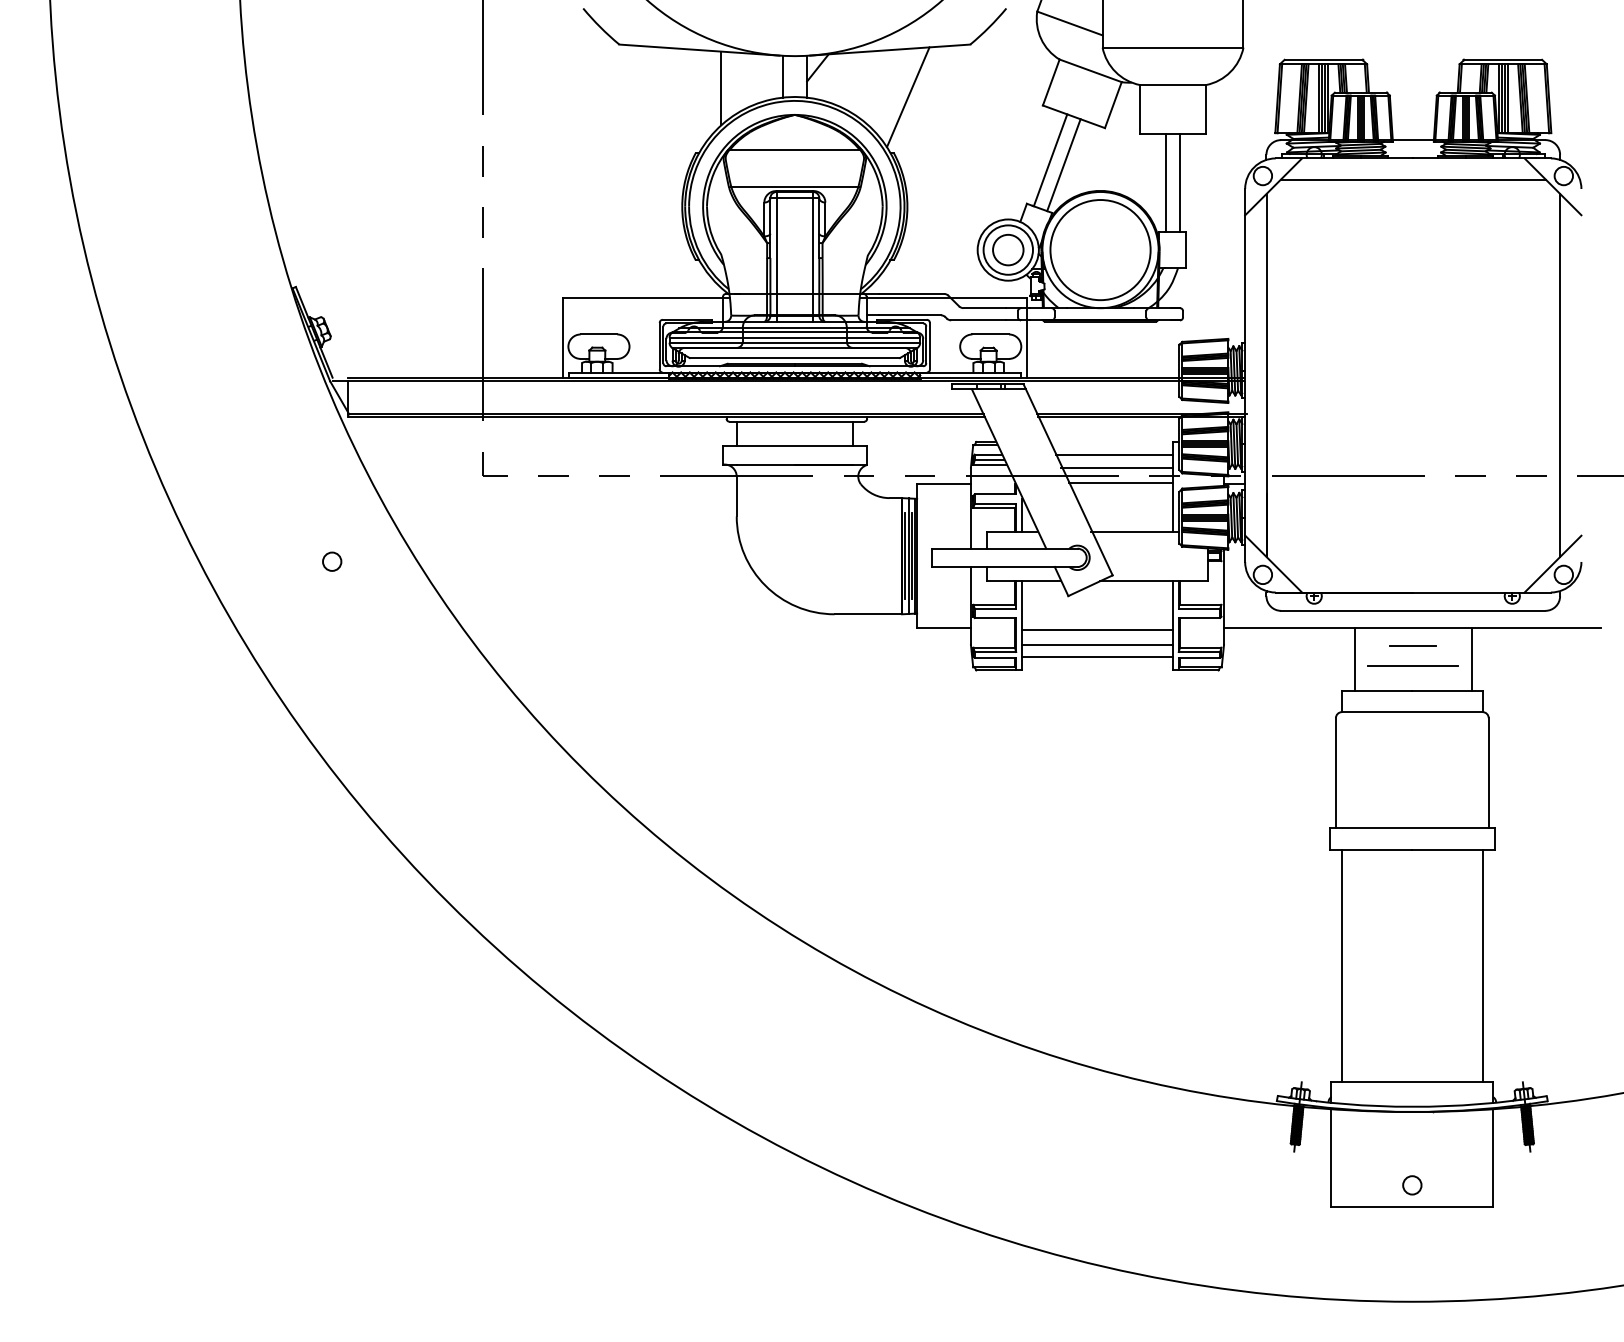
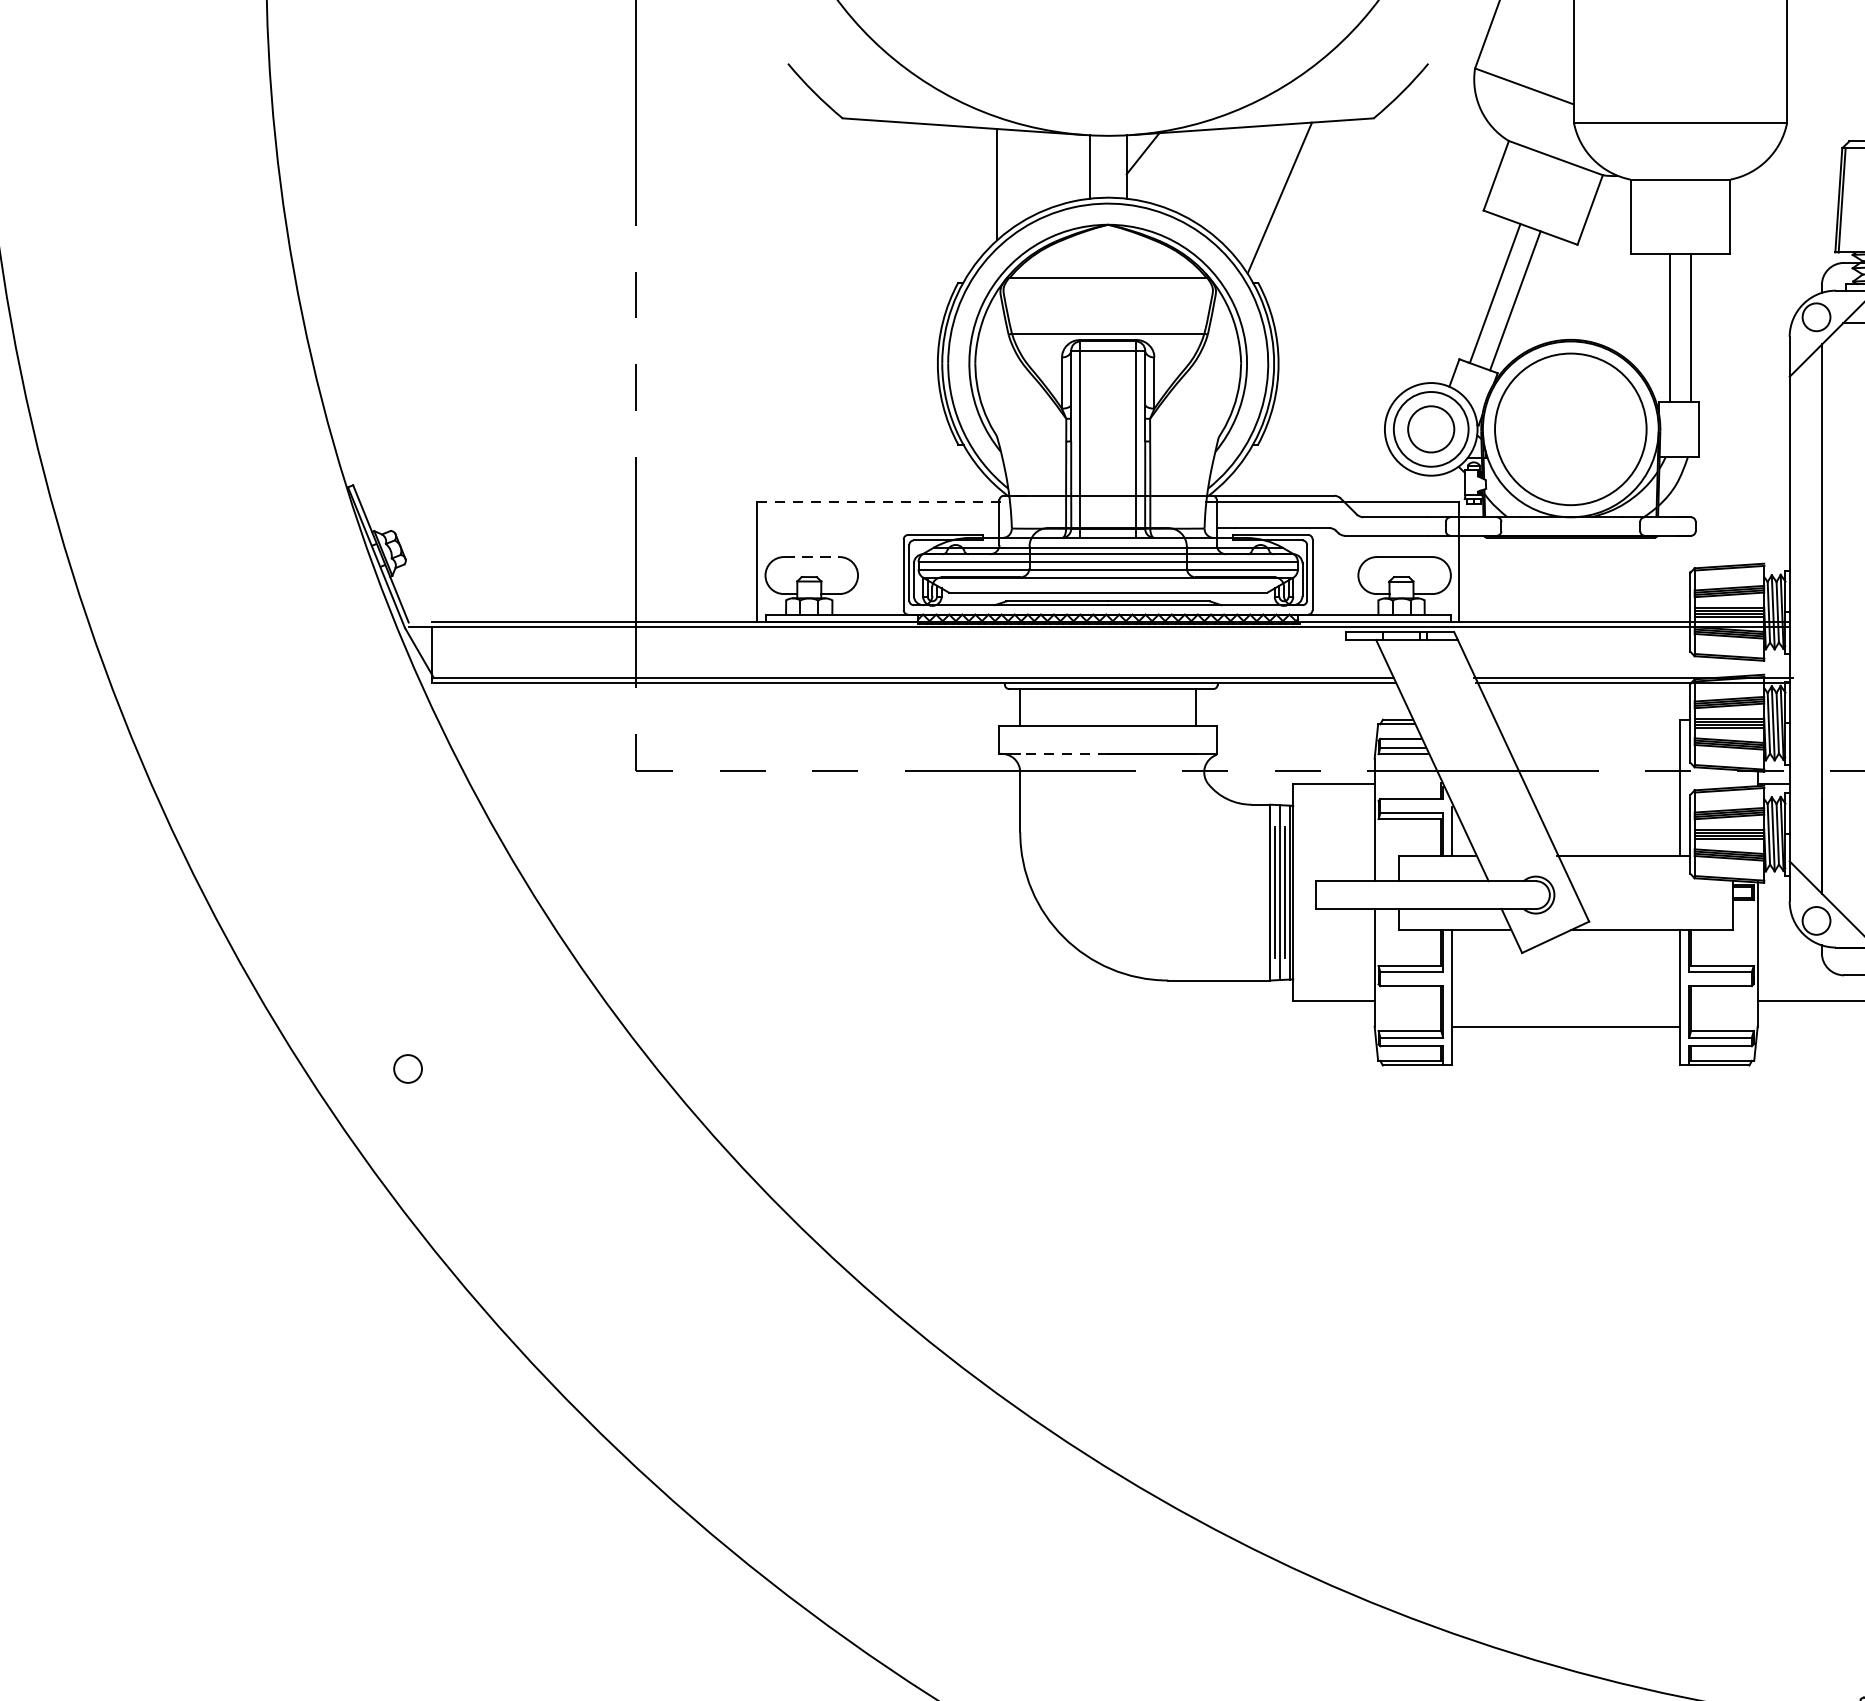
line: (646, 297) -> (883, 501), solid -> dashed
line: (599, 334) -> (812, 557), solid -> dashed
line: (1113, 455) -> (1590, 740), removed
line: (765, 464) -> (1063, 753), solid -> dashed
line: (1116, 467) -> (1594, 758), removed
line: (1120, 482) -> (1601, 781), removed
circle: (332, 561) -> (408, 1068), moved
line: (1097, 629) -> (1566, 1003), removed
line: (1097, 656) -> (1566, 1044), removed

